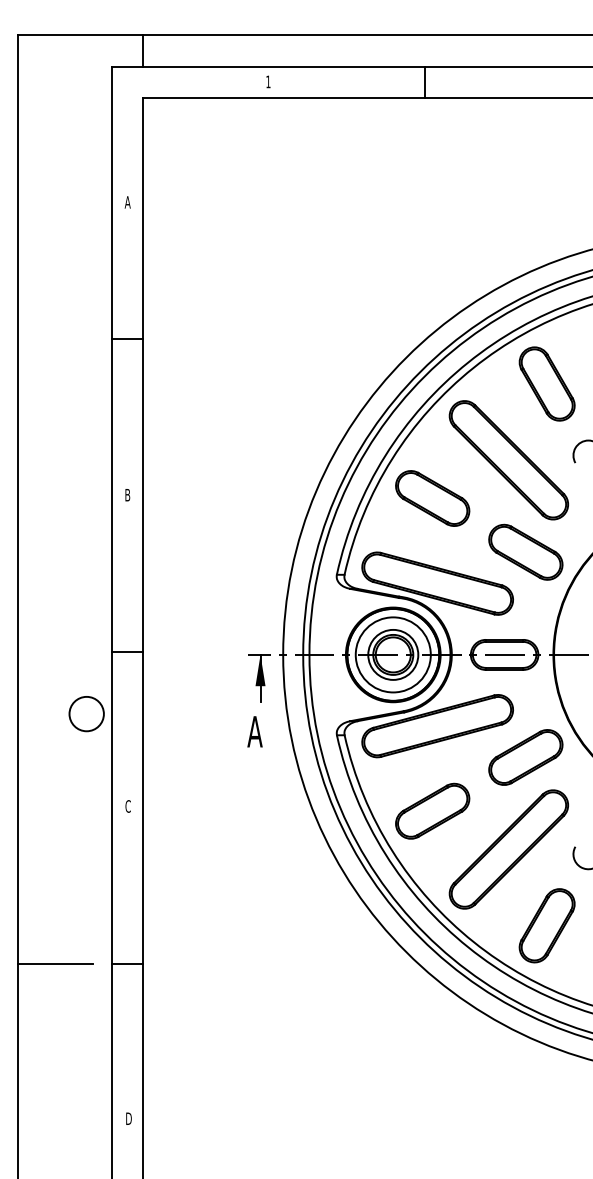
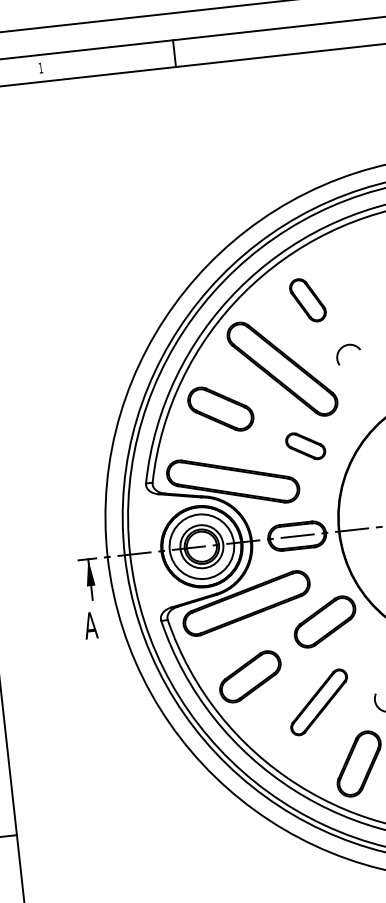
part: (546, 383) -> (307, 299), size x0.7
part: (525, 551) -> (305, 445), size x0.6
part: (508, 849) -> (318, 702), size x0.6

